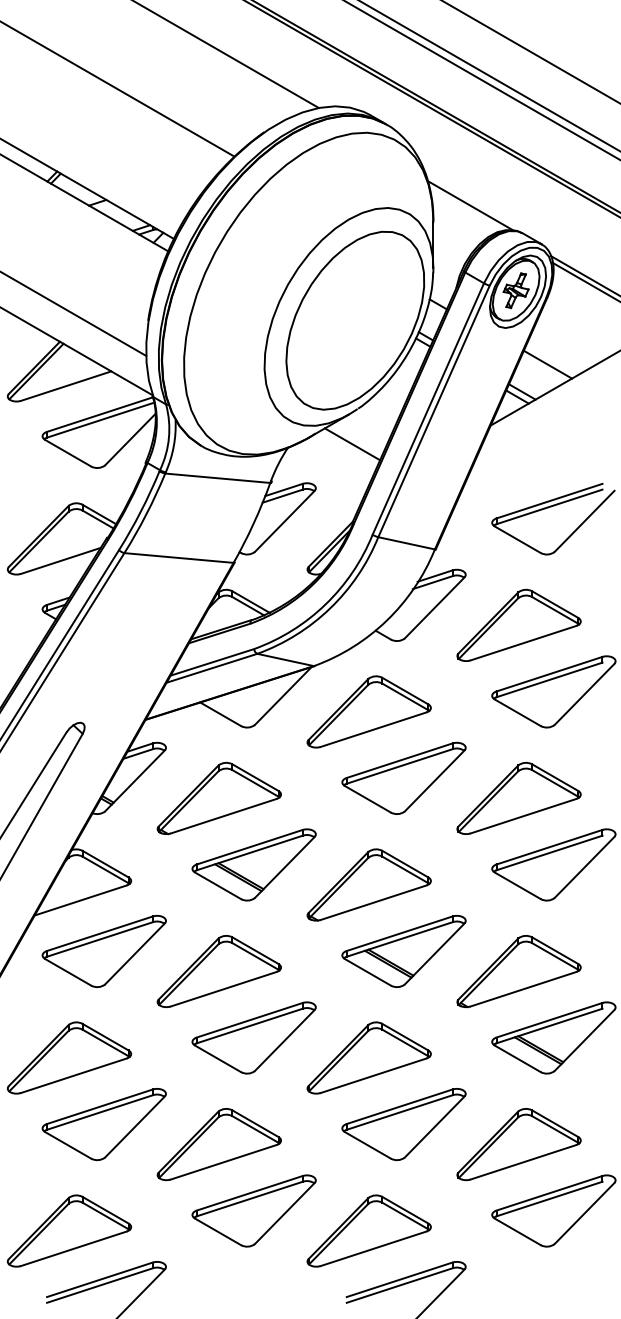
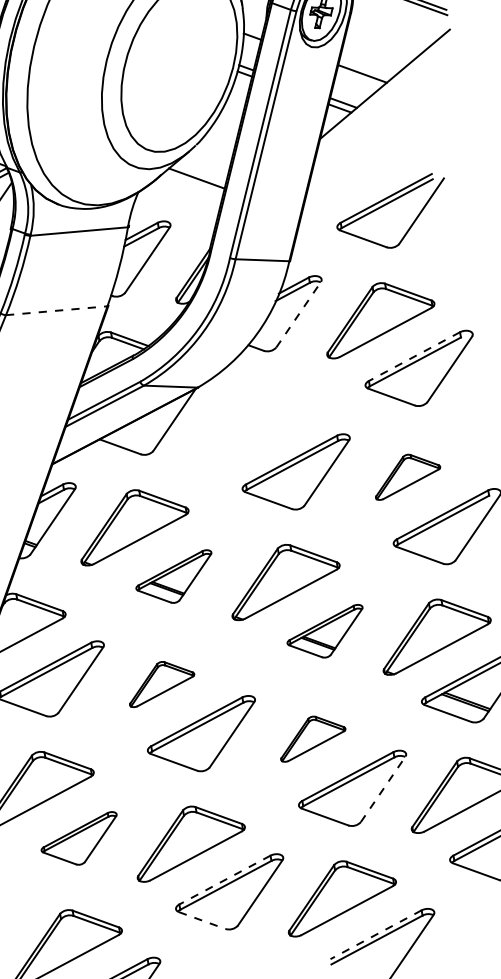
line: (179, 558) -> (57, 311), solid -> dashed
line: (434, 607) -> (298, 314), solid -> dashed
line: (549, 674) -> (414, 356), solid -> dashed
part: (368, 711) -> (254, 420), removed
part: (518, 797) -> (406, 474), size x0.6
part: (253, 864) -> (174, 578), size x0.7
part: (403, 951) -> (326, 633), size x0.7
part: (218, 971) -> (160, 682), size x0.6
part: (368, 1057) -> (311, 736), size x0.6
part: (103, 1124) -> (79, 841), size x0.7
line: (434, 1126) -> (382, 788), solid -> dashed
line: (249, 1193) -> (224, 880), solid -> dashed
line: (218, 1231) -> (202, 920), solid -> dashed
line: (399, 1279) -> (375, 934), solid -> dashed

